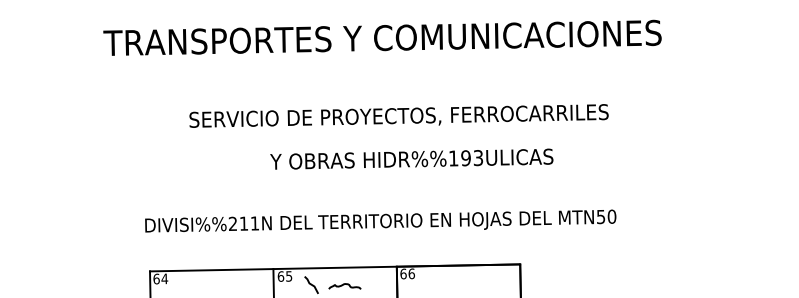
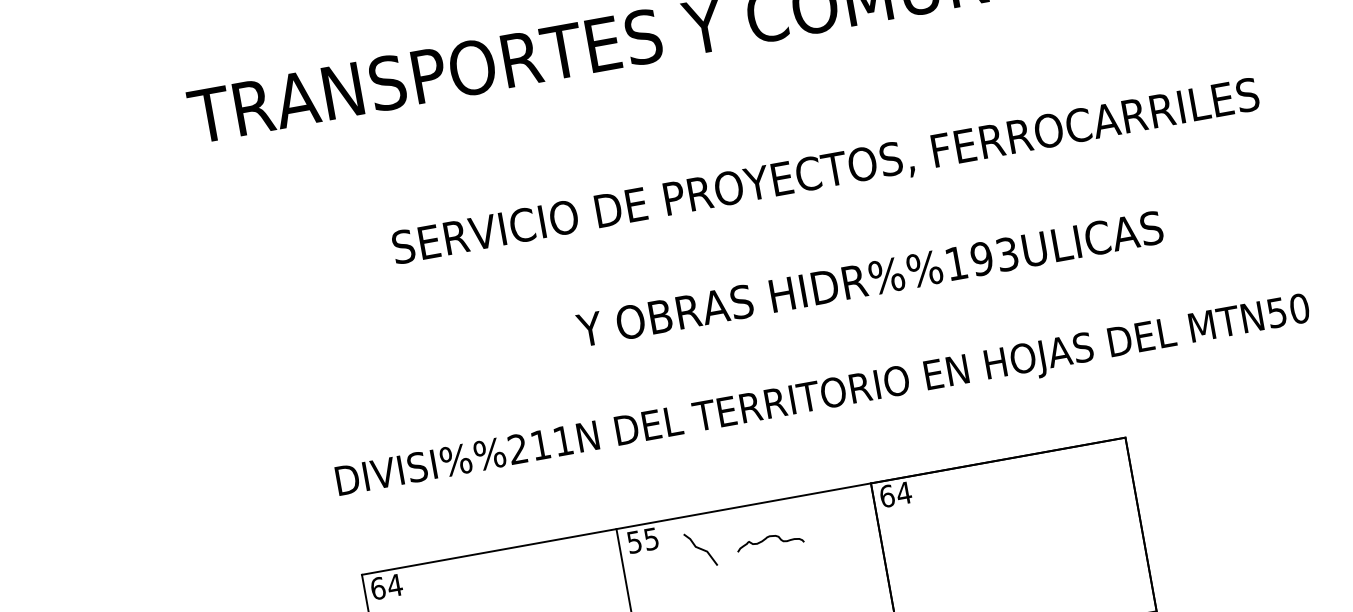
text: (411, 158) -> (869, 277), moved
text: (411, 273) -> (903, 492), 66 -> 64
text: (280, 276) -> (633, 542), 65 -> 55

